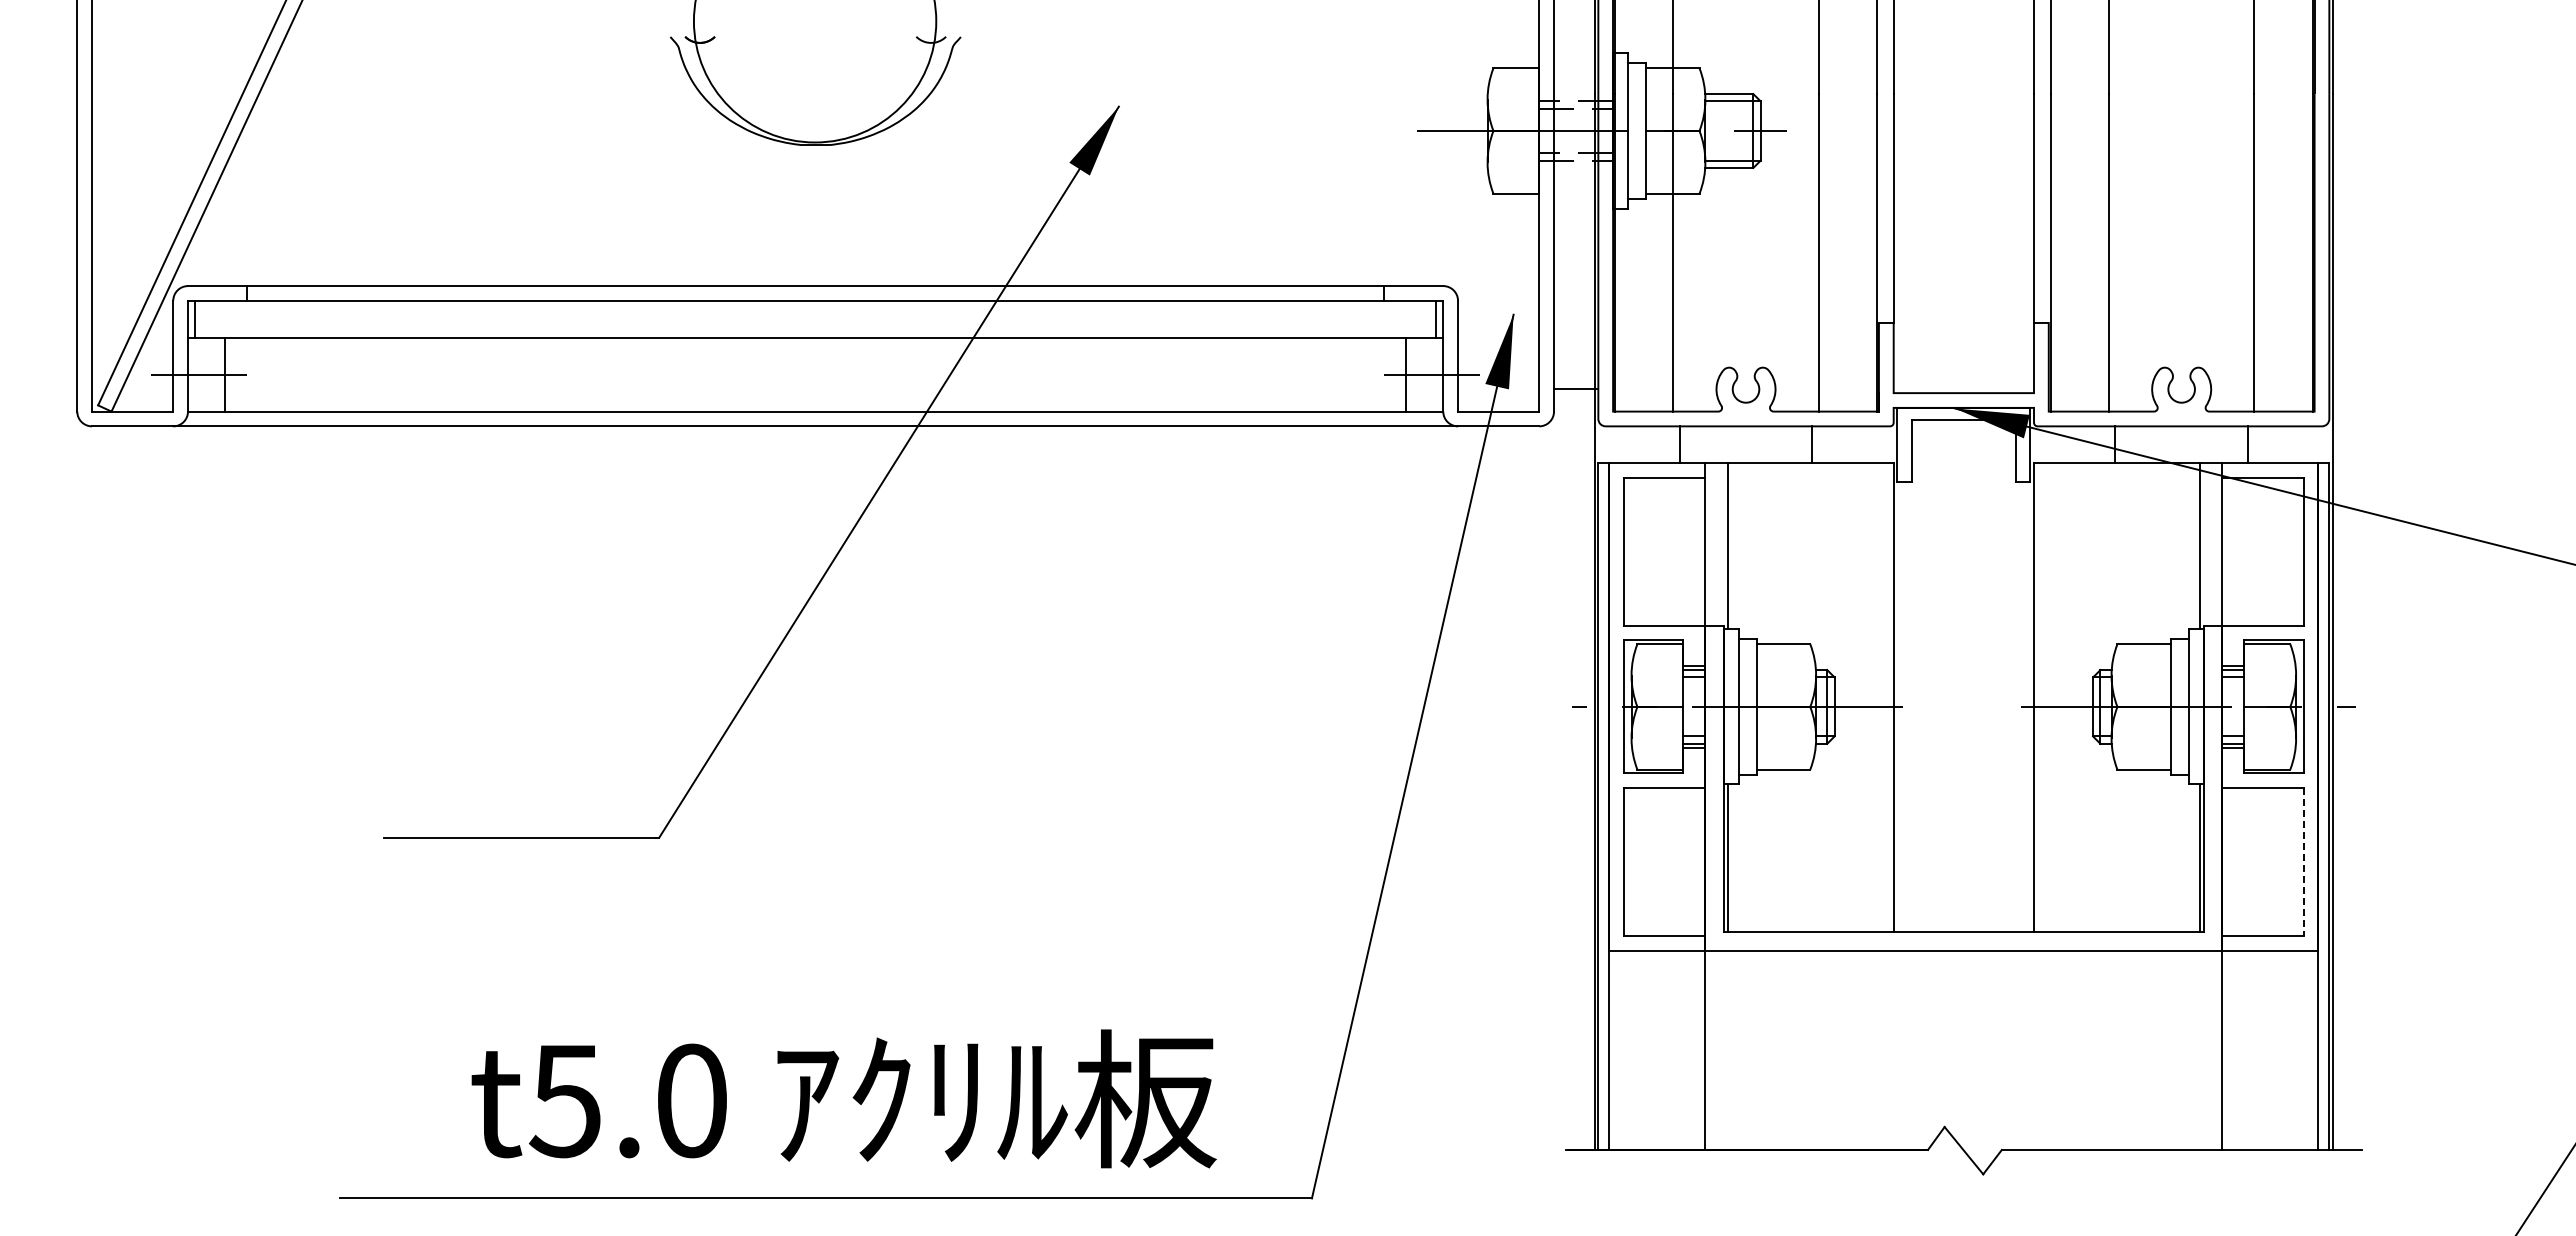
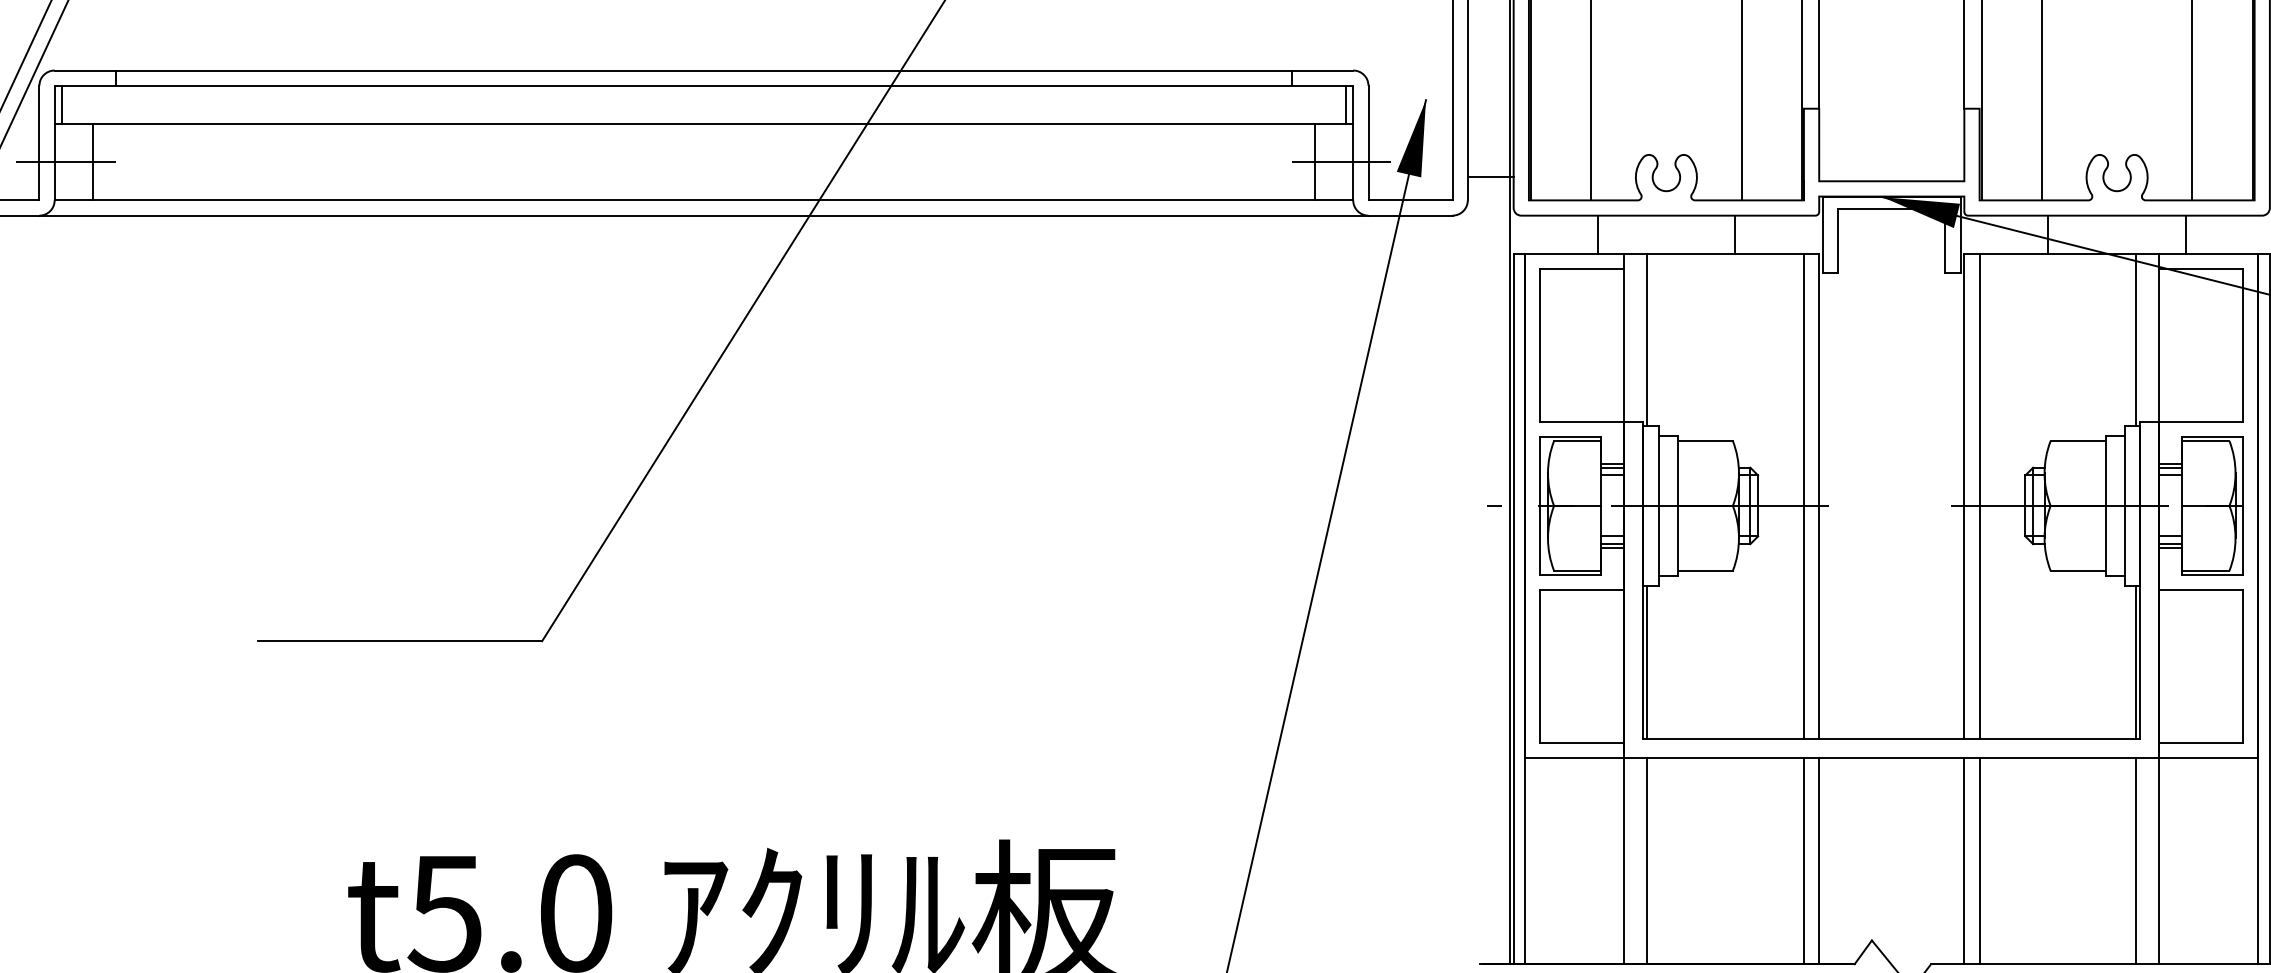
line: (1878, 697) -> (1803, 496), added
line: (2048, 697) -> (1979, 496), added
line: (2303, 862) -> (2243, 666), dashed -> solid
line: (1727, 1049) -> (1647, 860), added
line: (1878, 1049) -> (1803, 860), added
line: (1893, 1049) -> (1818, 860), added
line: (2033, 1049) -> (1963, 860), added
line: (2048, 1049) -> (1979, 860), added
line: (2200, 1049) -> (2136, 860), added

